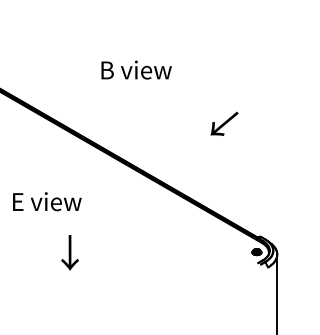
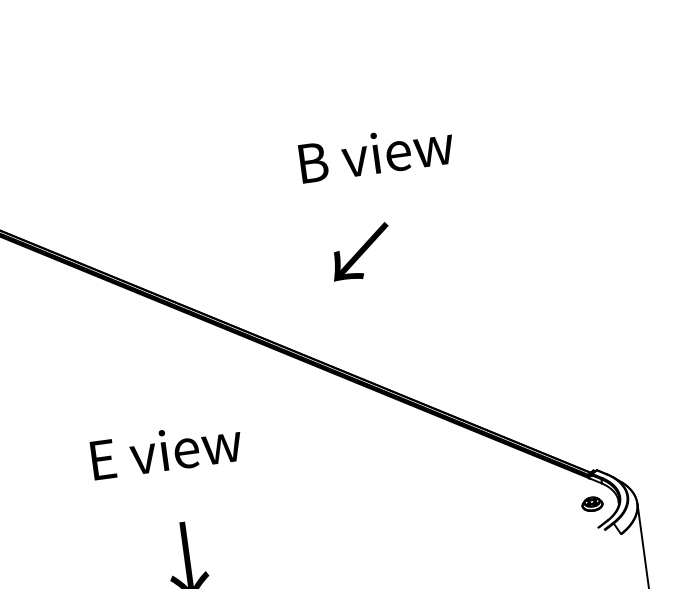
text: (136, 69) -> (376, 152), moved
text: (224, 123) -> (360, 251), moved
text: (47, 201) -> (166, 449), moved

